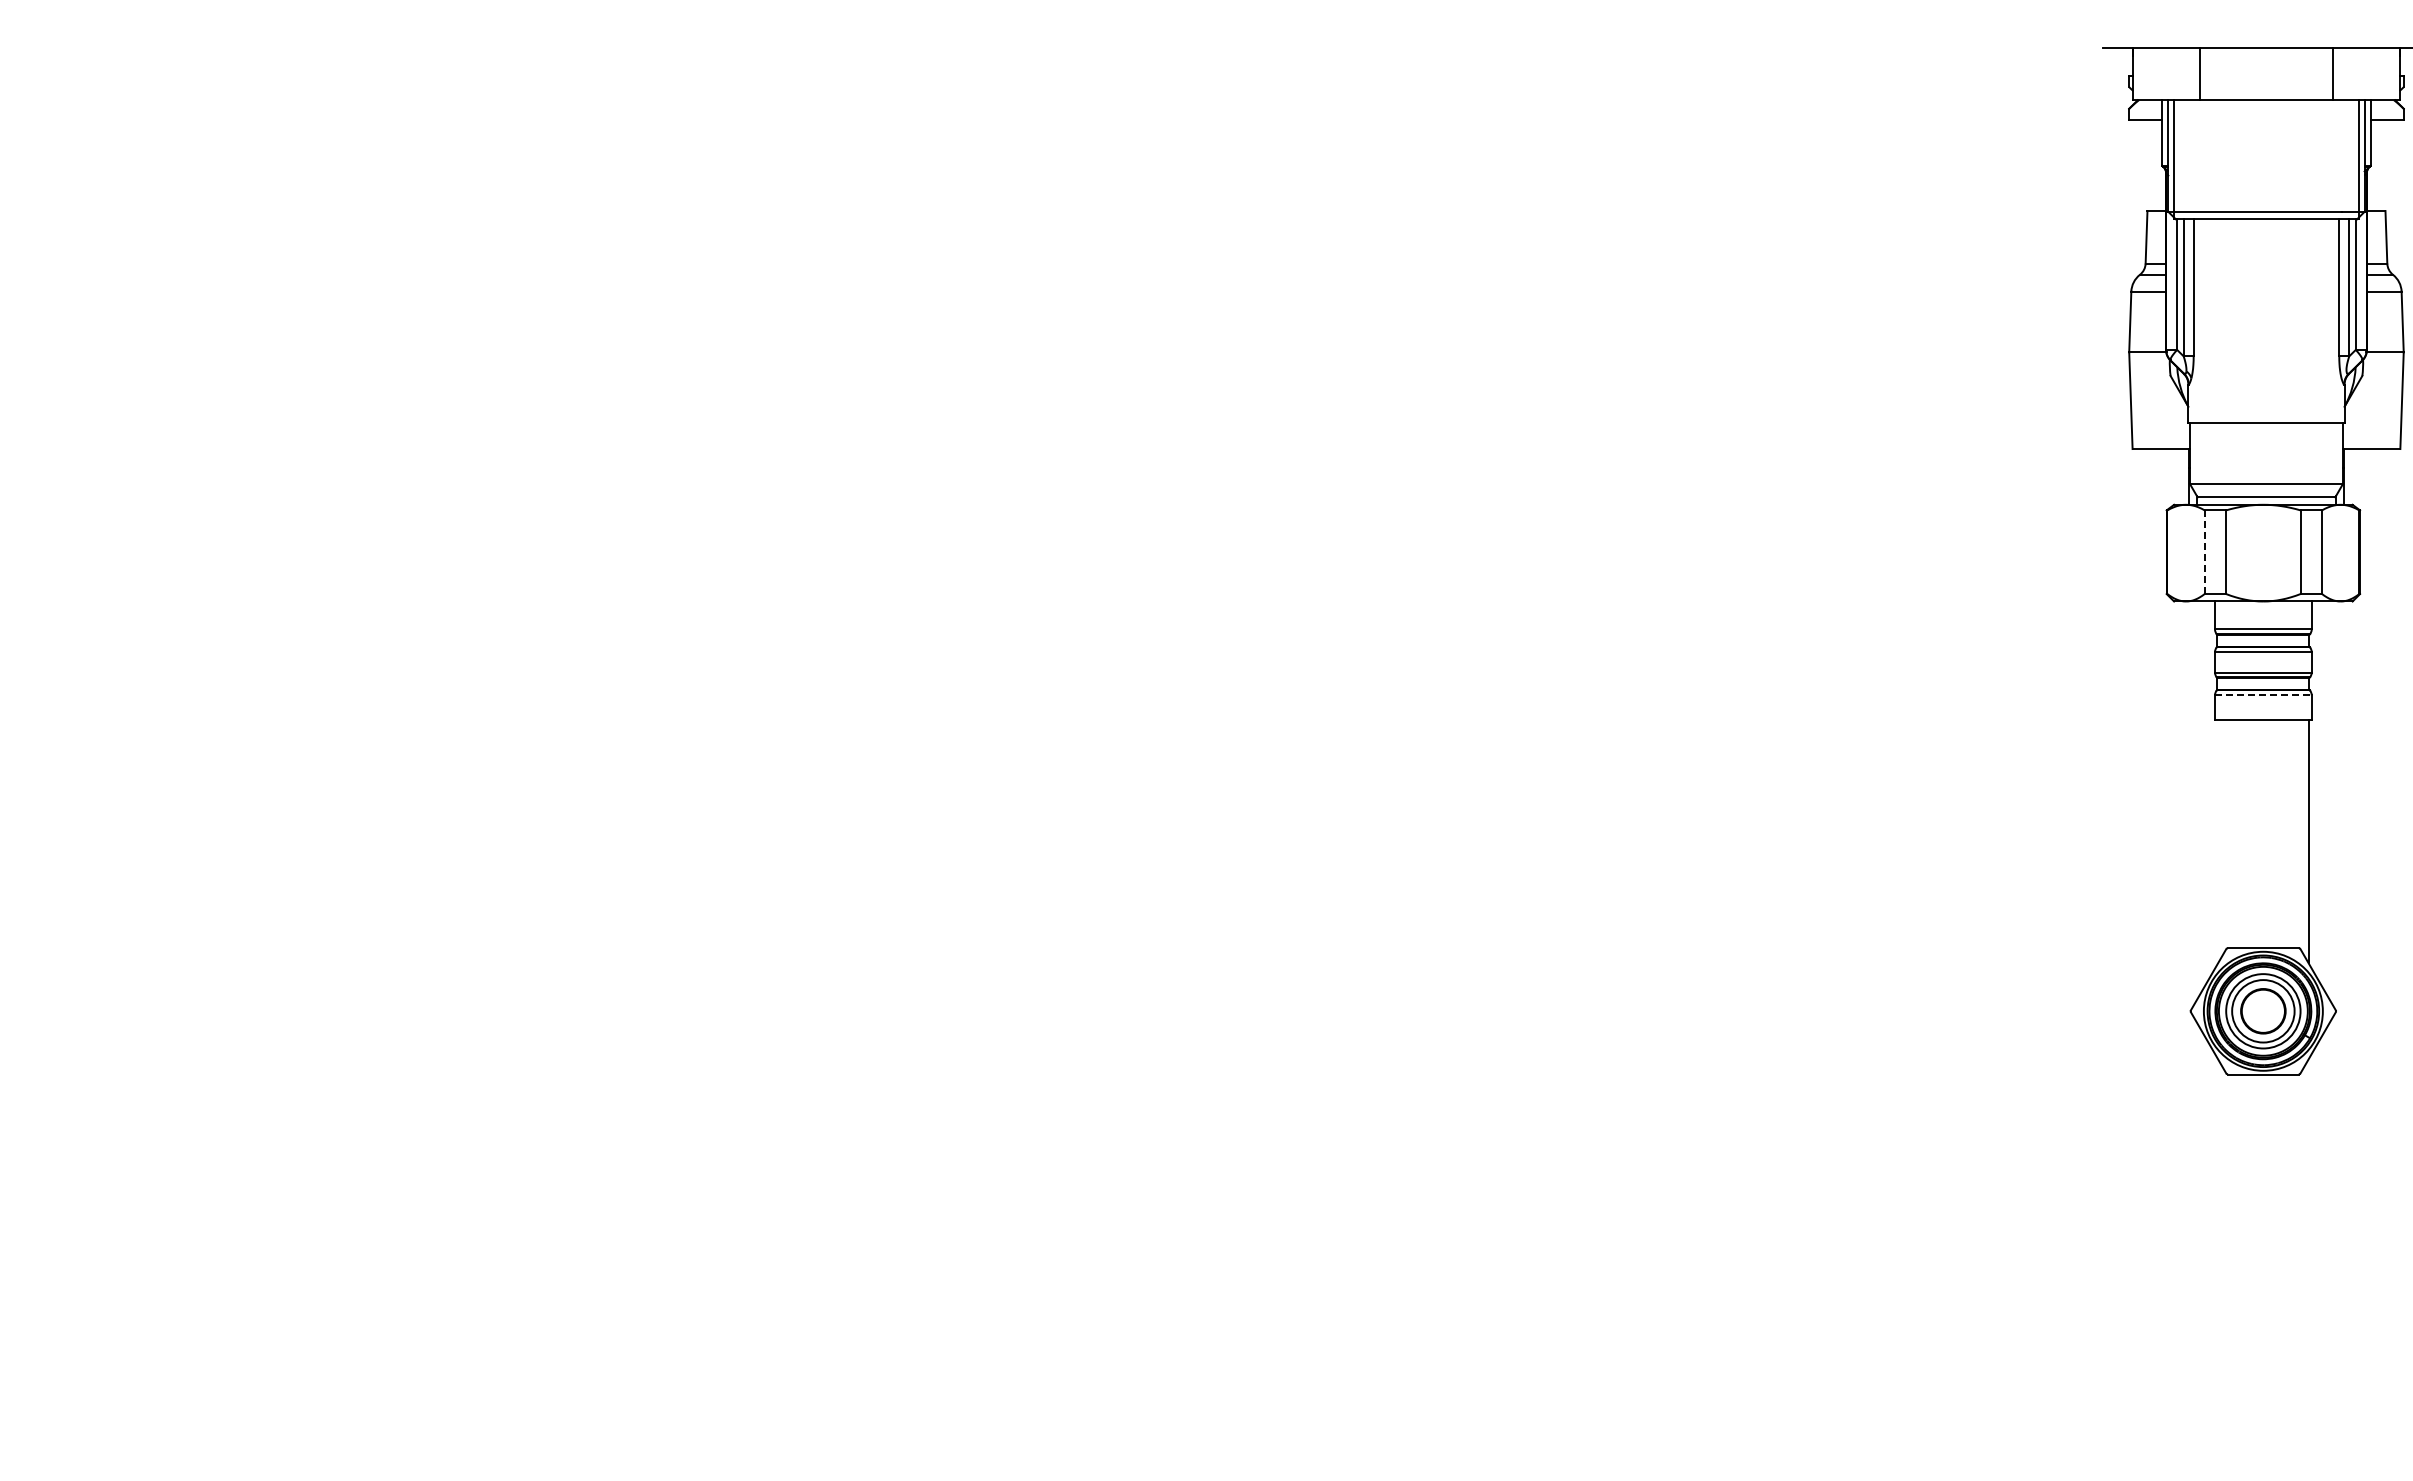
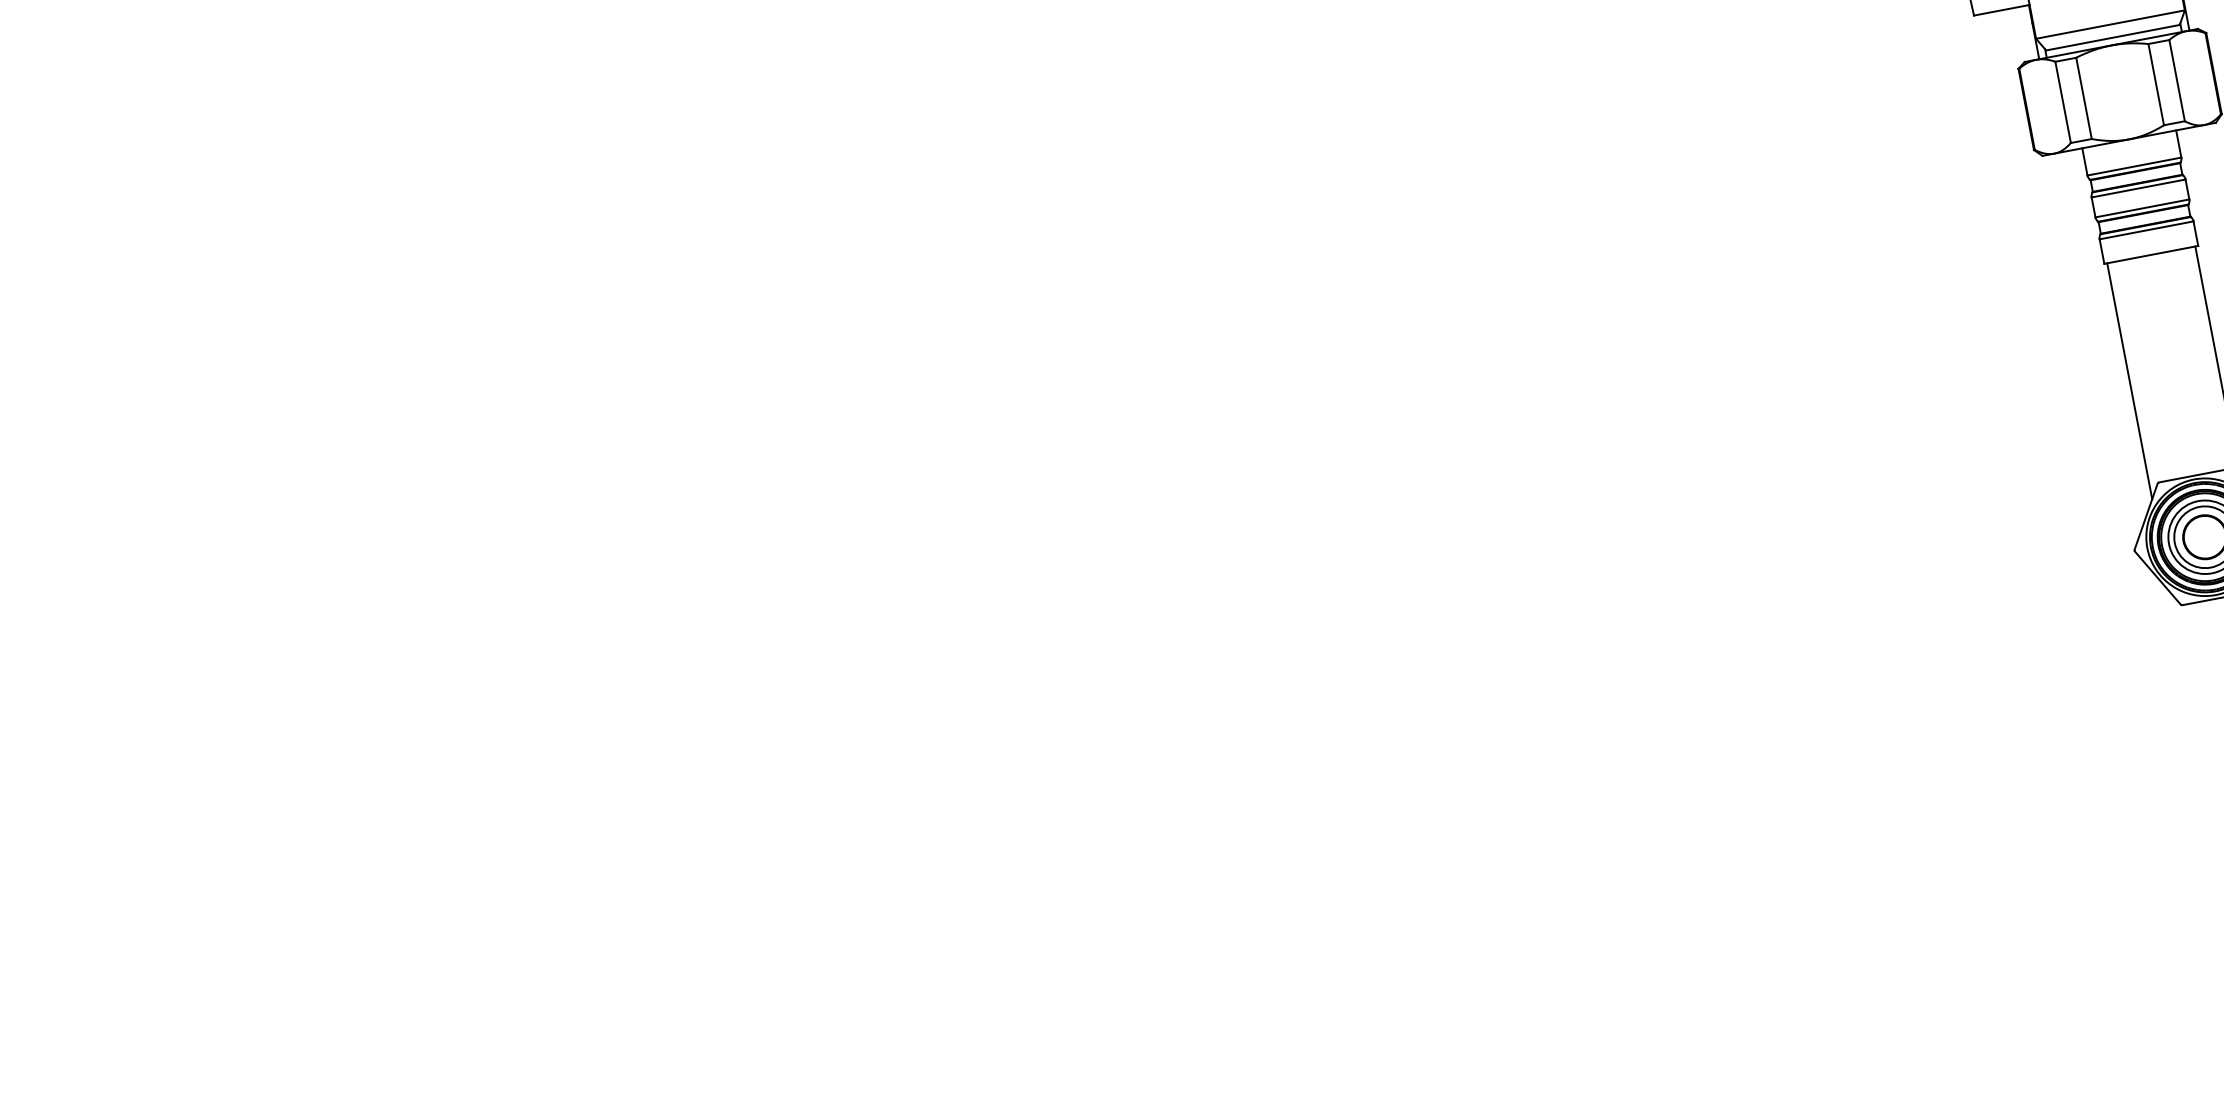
line: (2204, 552) -> (2063, 102), dashed -> solid
line: (2263, 695) -> (2146, 230), dashed -> solid
line: (2218, 841) -> (2130, 380), added

